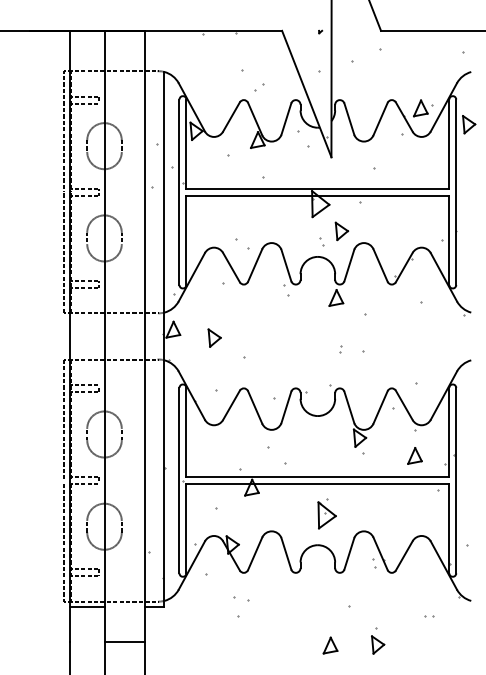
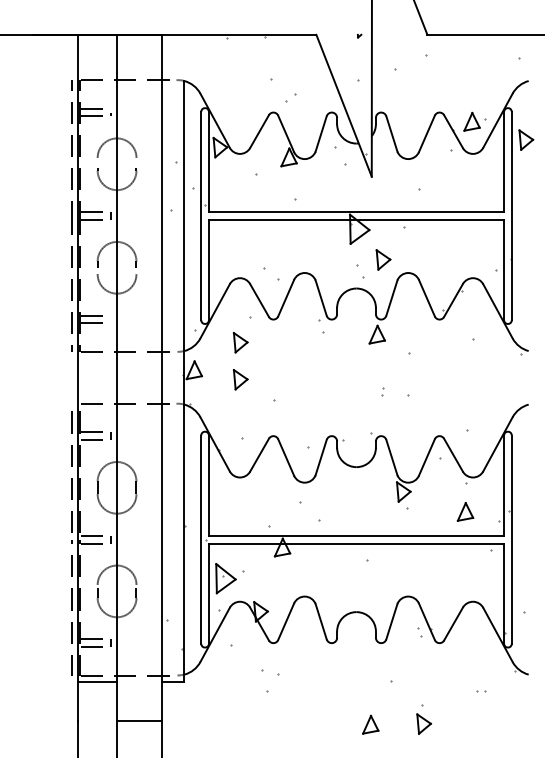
part: (321, 241) -> (360, 271), size x1.6
part: (214, 304) -> (240, 342), added
part: (326, 515) -> (225, 578), moved

